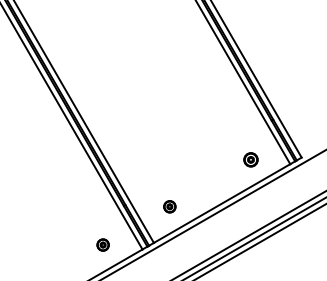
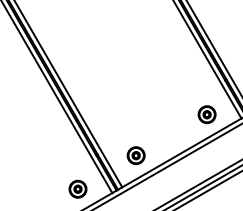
part: (250, 159) -> (206, 114), size x1.43
part: (169, 206) -> (135, 155), size x1.67
part: (102, 244) -> (77, 188), size x1.67

